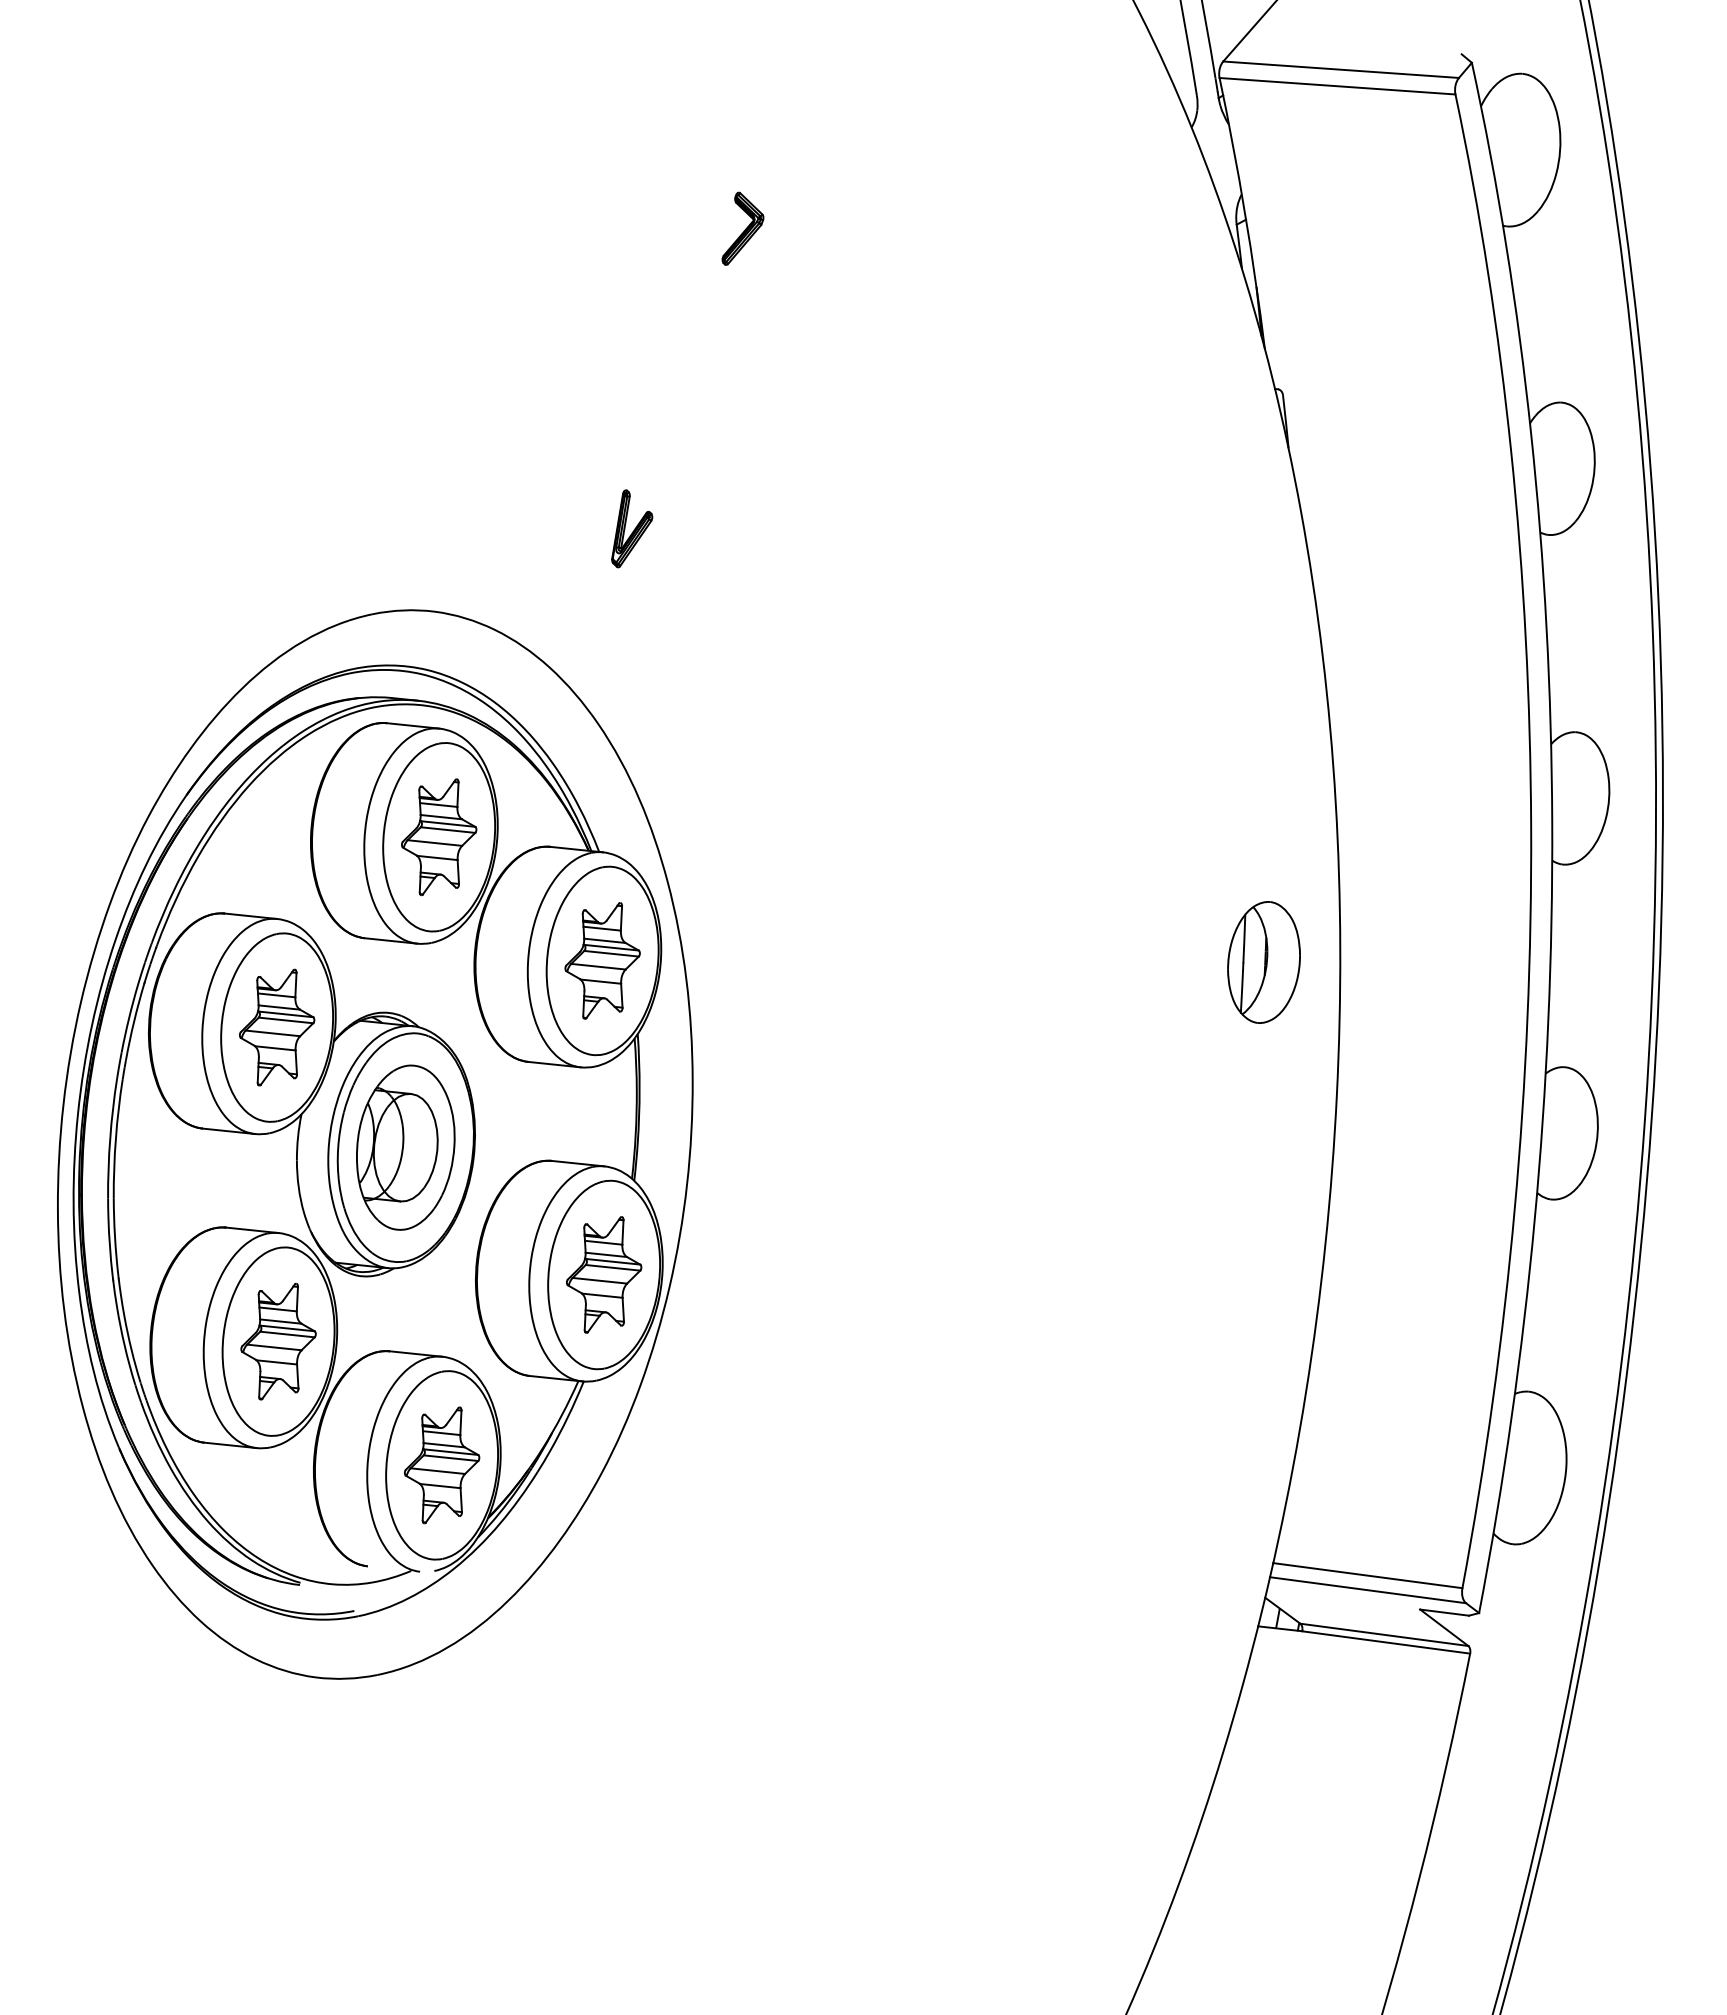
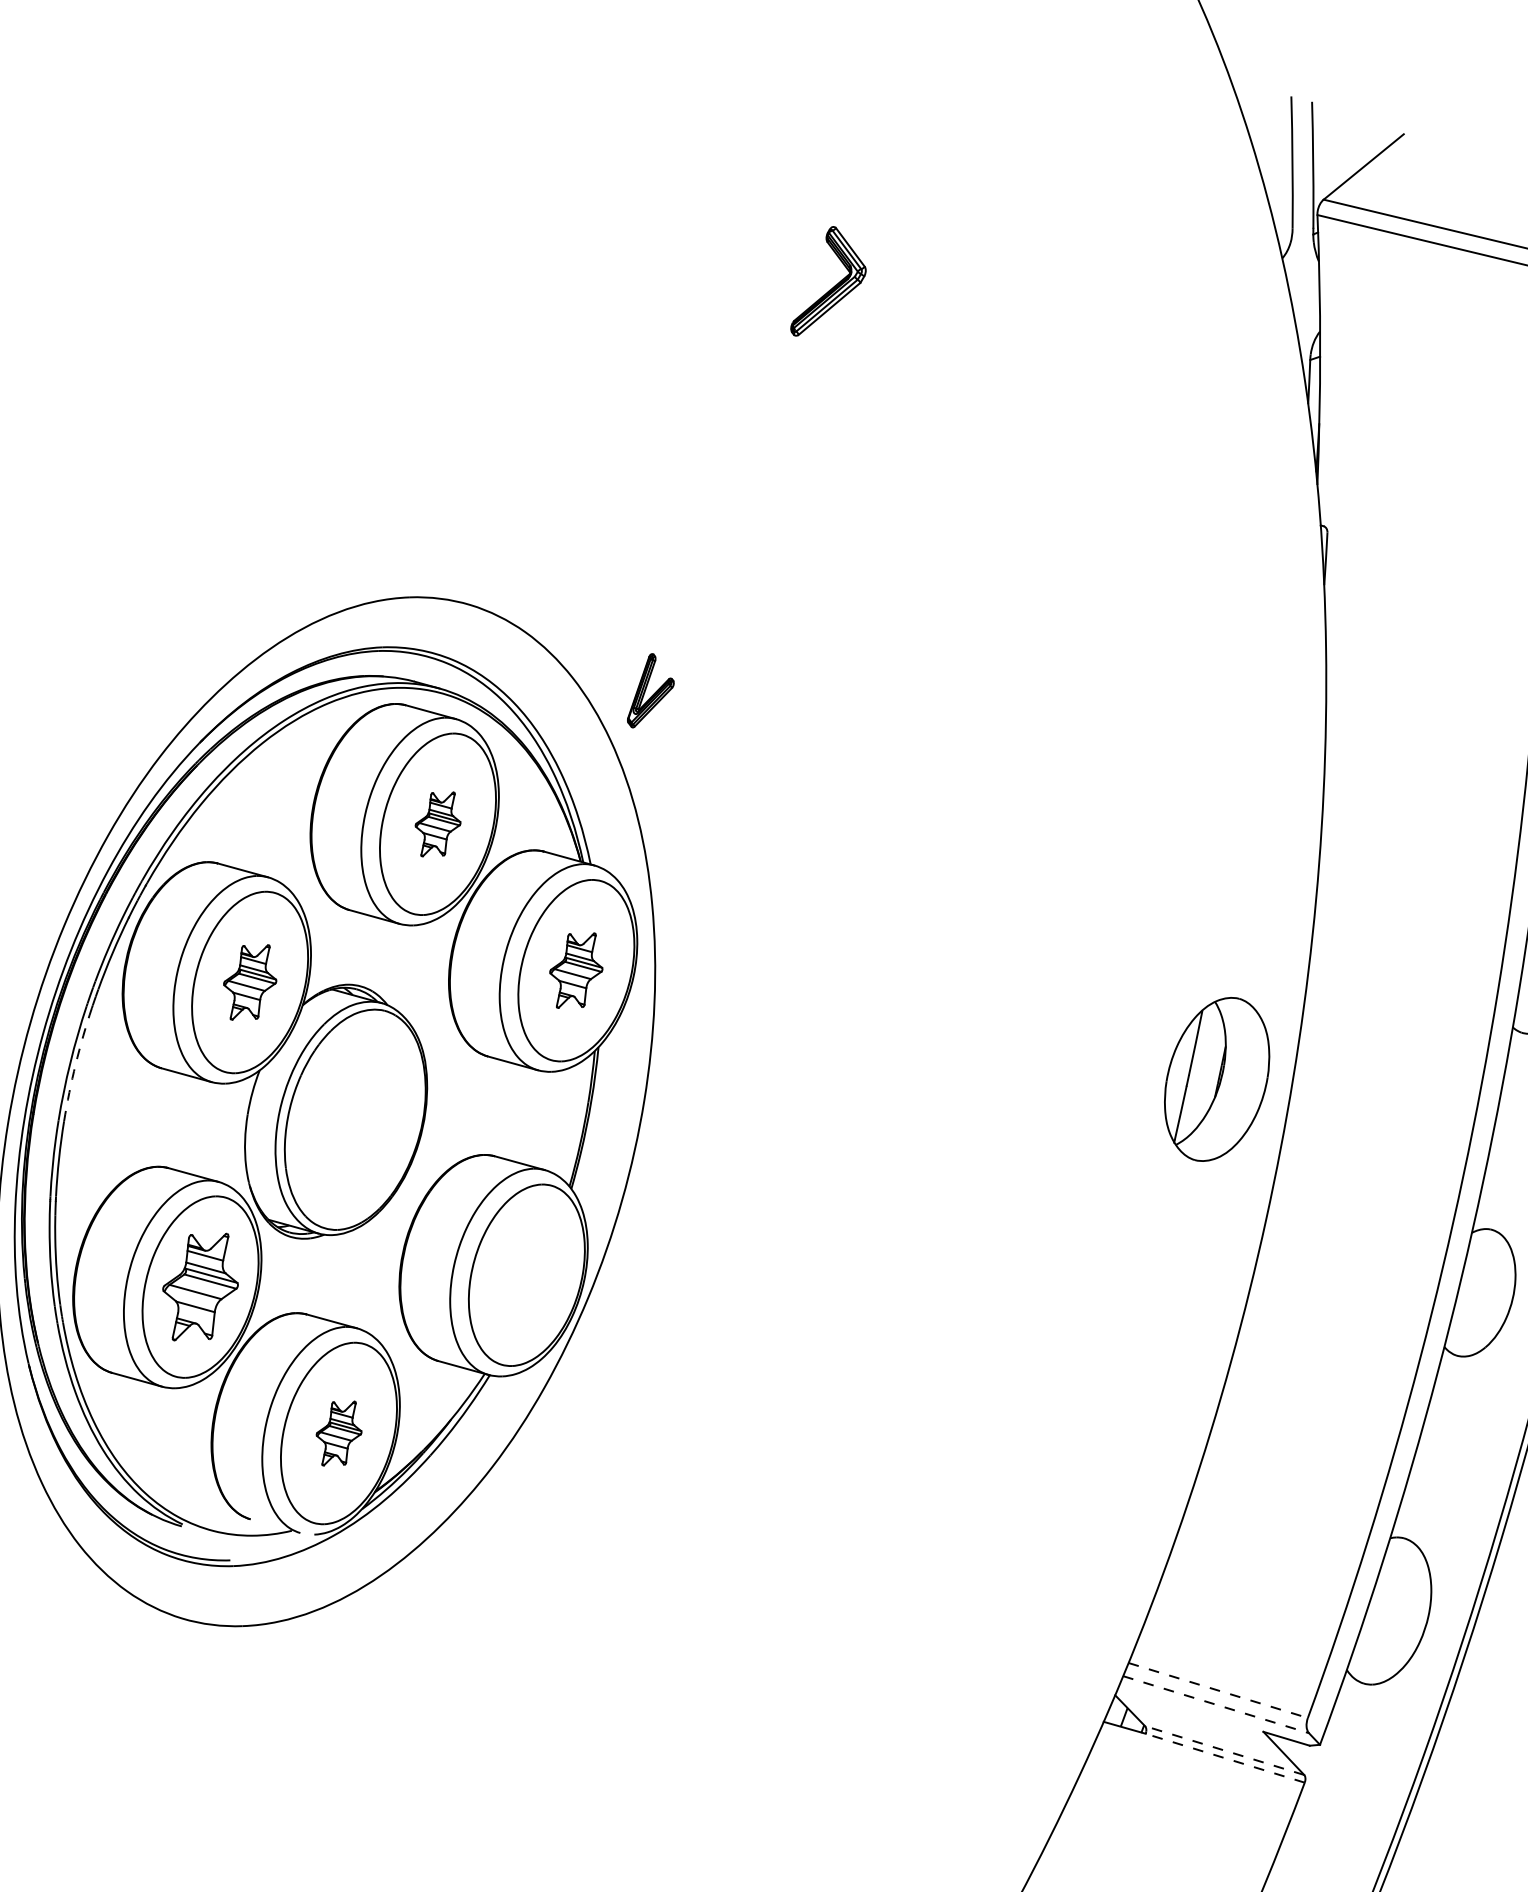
part: (742, 228) -> (830, 283), size x1.6
part: (632, 528) -> (652, 692), moved
part: (439, 837) -> (438, 824), size x0.6
part: (602, 960) -> (576, 970), size x0.7
part: (1263, 962) -> (1216, 1079), size x1.4
part: (277, 1027) -> (250, 982), size x0.7
arc: (115, 1138) -> (75, 1063), solid -> dashed
part: (405, 1147) -> (355, 1119), removed
part: (604, 1274) -> (527, 1274), removed
part: (442, 1465) -> (339, 1433), size x0.6
line: (1368, 1575) -> (1218, 1690), solid -> dashed
line: (1368, 1590) -> (1216, 1705), solid -> dashed
line: (1384, 1634) -> (1224, 1750), solid -> dashed
line: (1386, 1642) -> (1225, 1758), solid -> dashed

